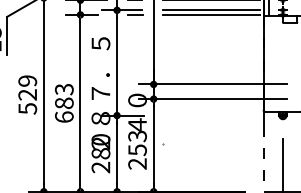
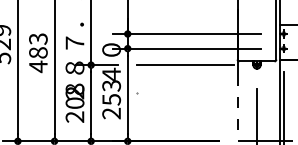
line: (210, 115) -> (184, 65), added
text: (64, 117) -> (38, 67), 683 -> 483
text: (101, 146) -> (75, 96), 280 -> 208

